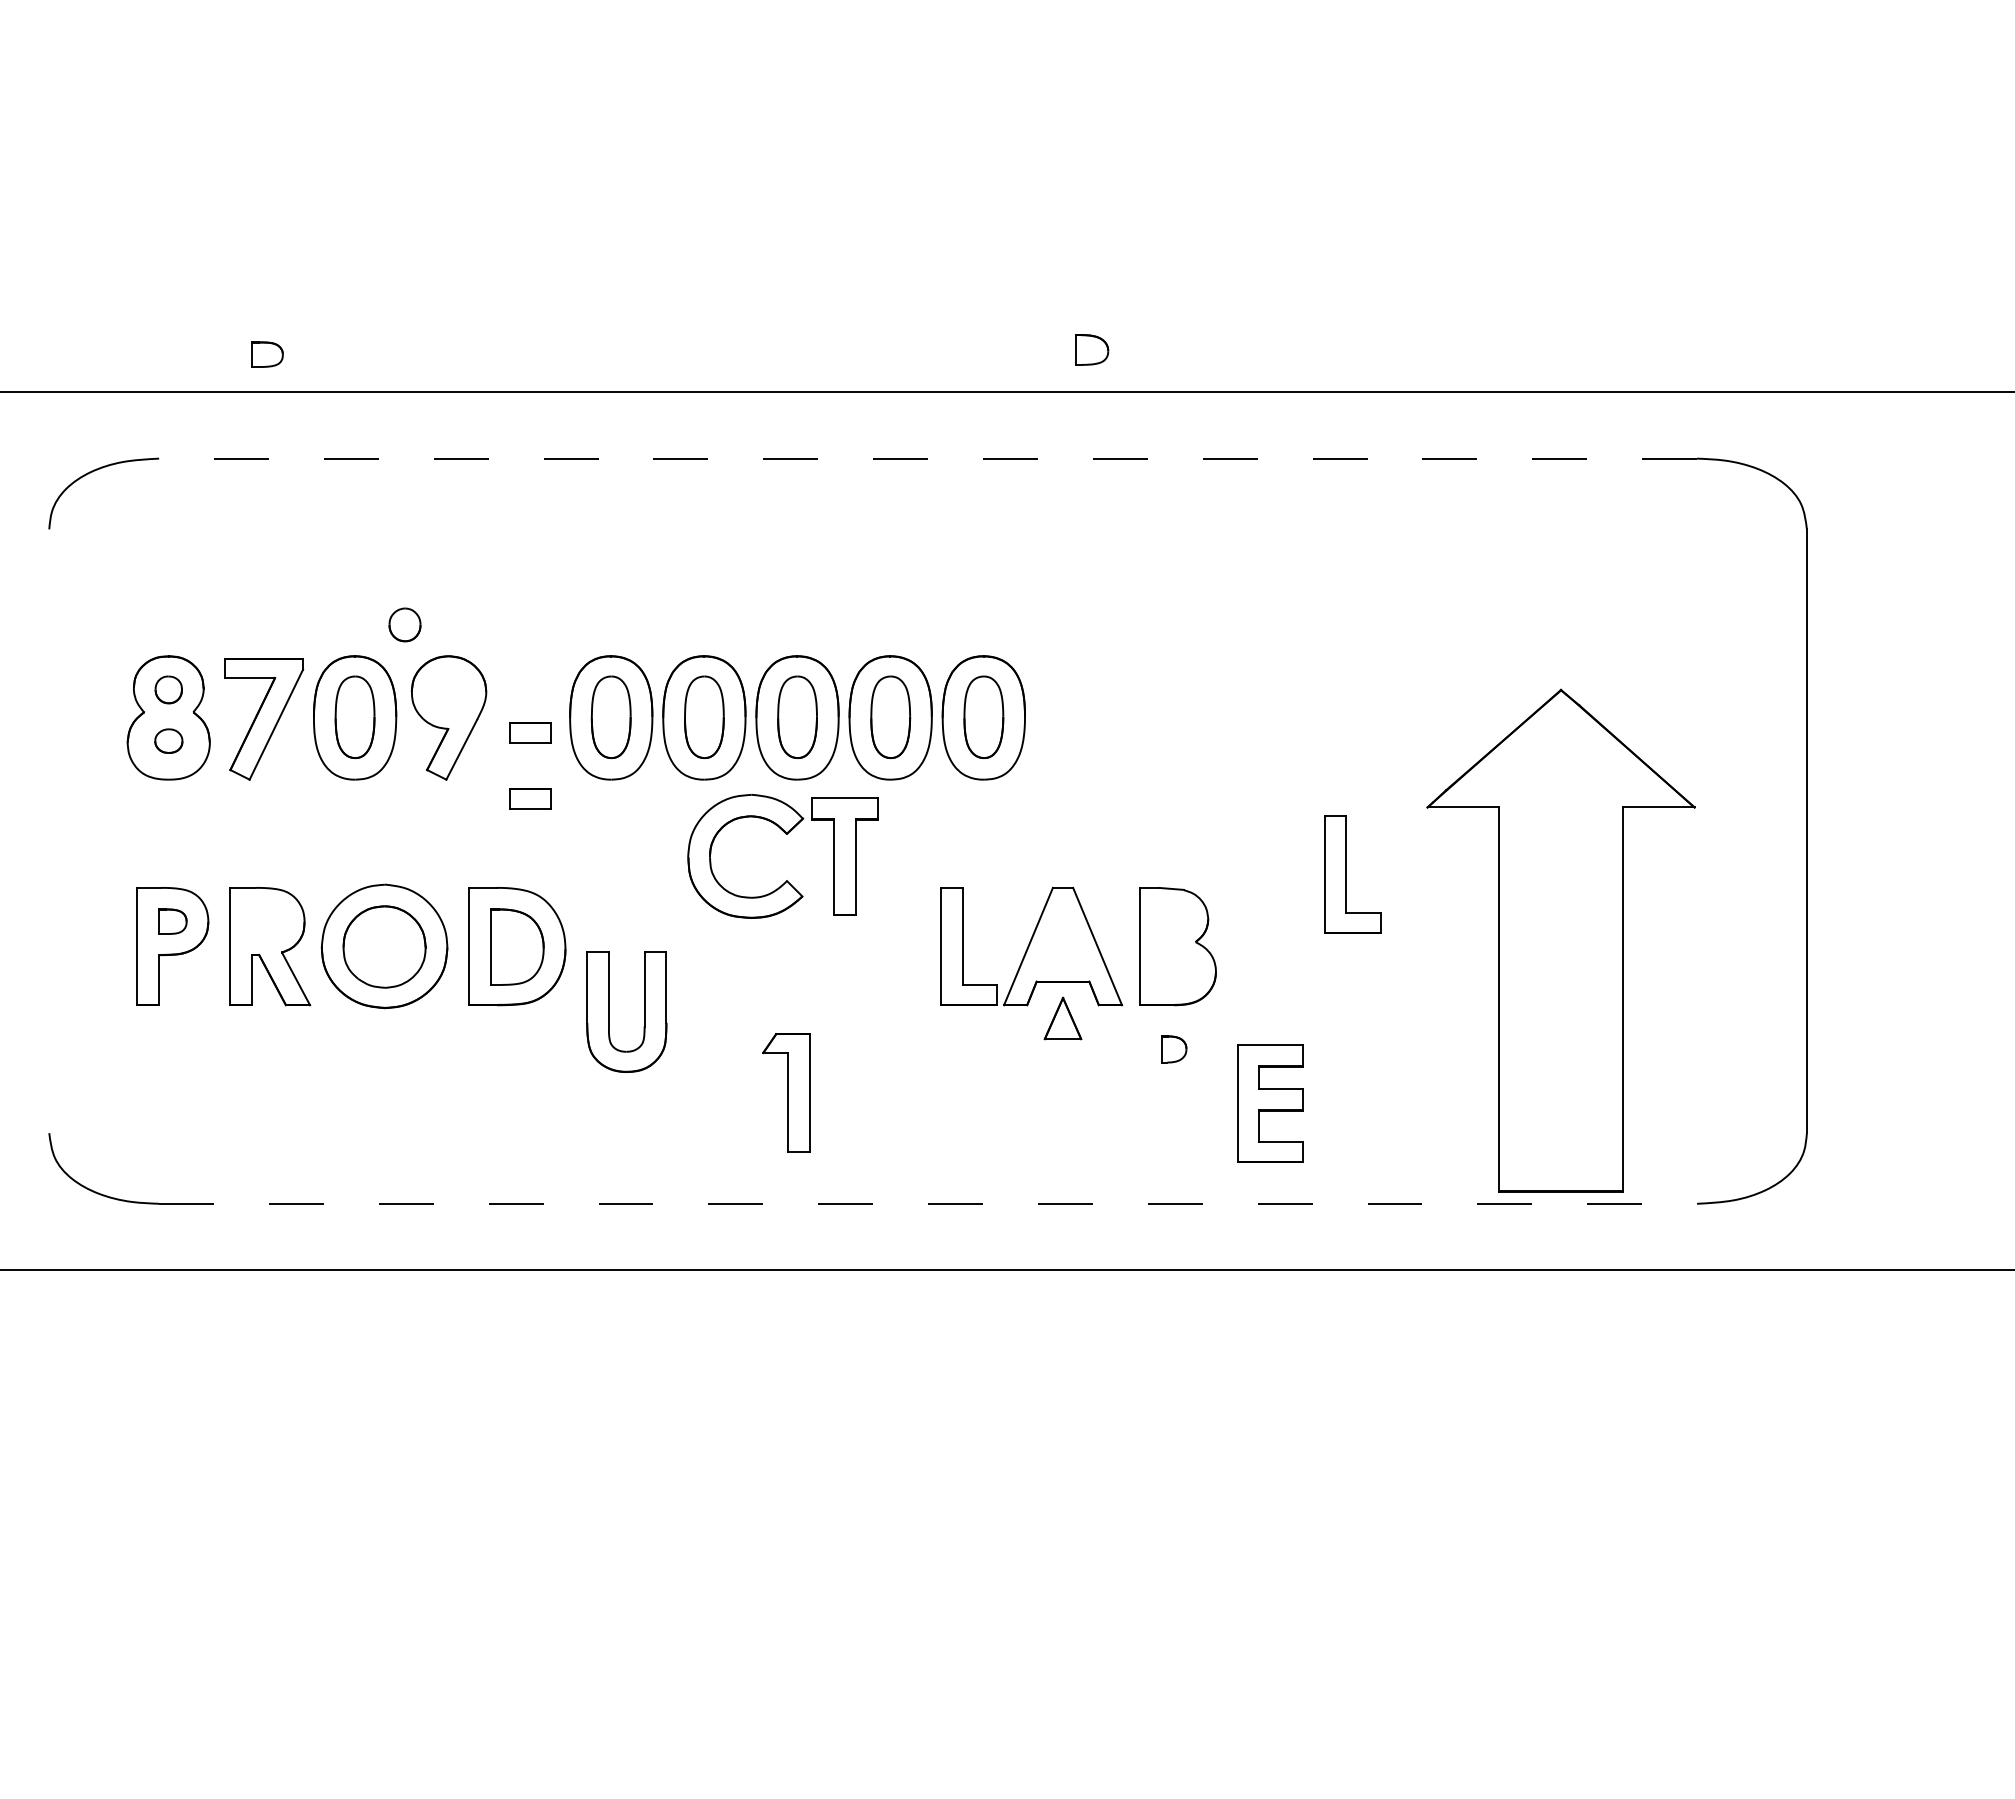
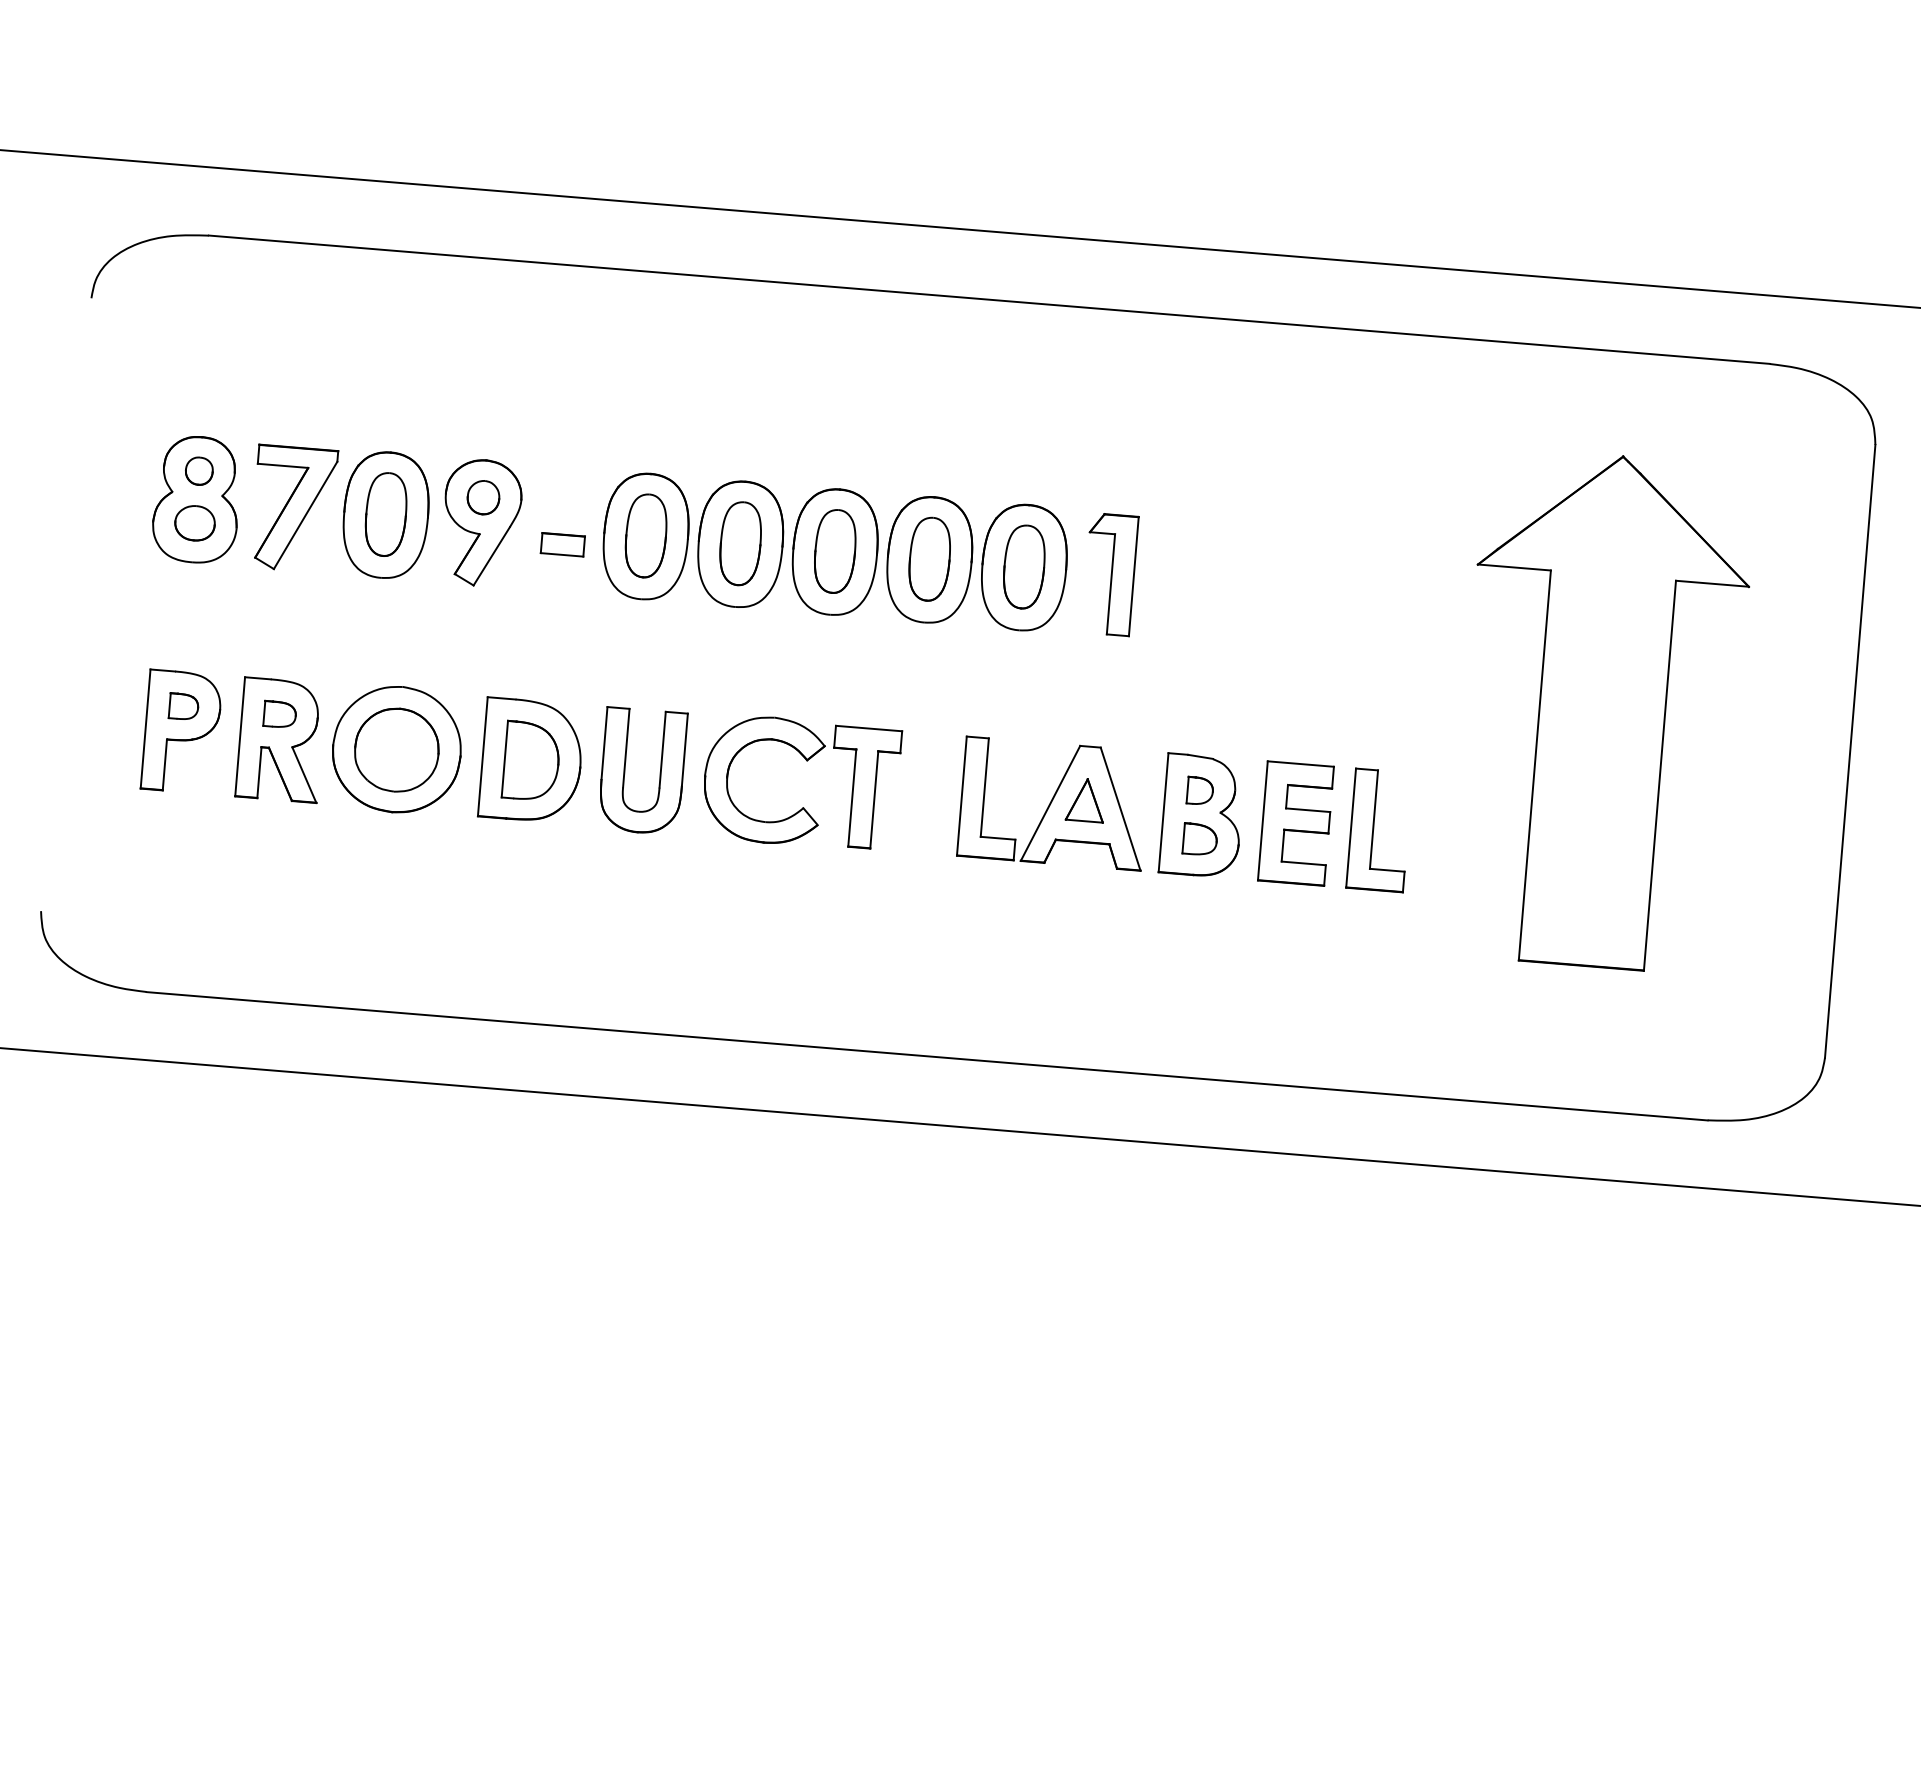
part: (1092, 349) -> (1200, 839), moved
part: (267, 354) -> (280, 714), moved
line: (928, 458) -> (989, 299), dashed -> solid
part: (404, 624) -> (483, 497), moved
part: (168, 740) -> (194, 522), size x1.43
part: (530, 798) -> (557, 611), removed
part: (785, 834) -> (805, 760), moved
part: (1352, 874) -> (1379, 830), moved
part: (1560, 940) -> (1601, 710), moved
part: (609, 1011) -> (625, 769), moved
part: (1062, 1018) -> (1085, 800), moved
part: (1174, 1049) -> (1200, 791), moved
part: (786, 1092) -> (1110, 574), moved
part: (1270, 1103) -> (1296, 823), moved
line: (928, 1203) -> (927, 1055), dashed -> solid

